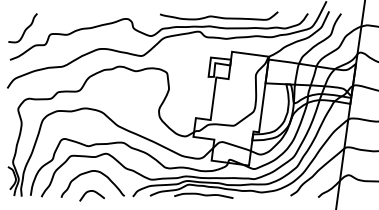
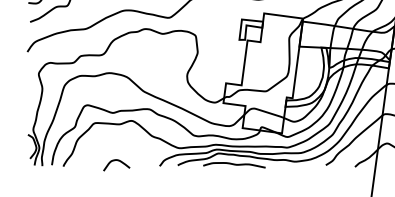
curve: (91, 172) -> (116, 140), removed

